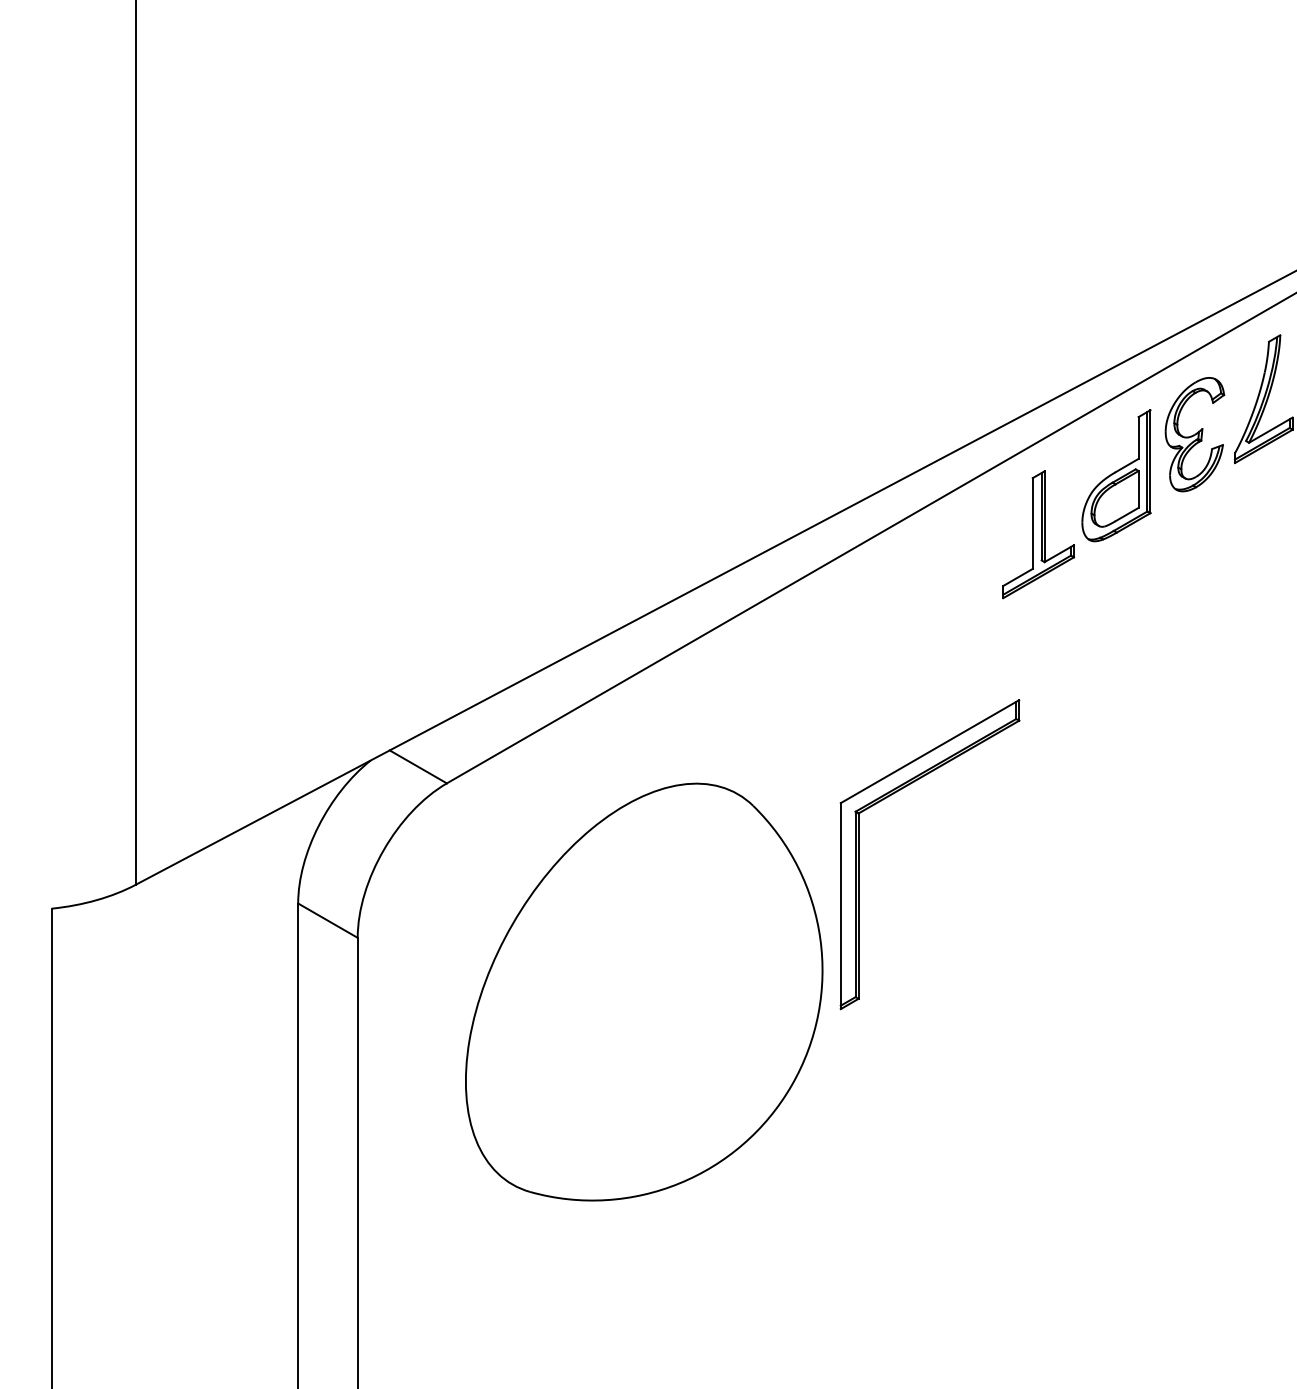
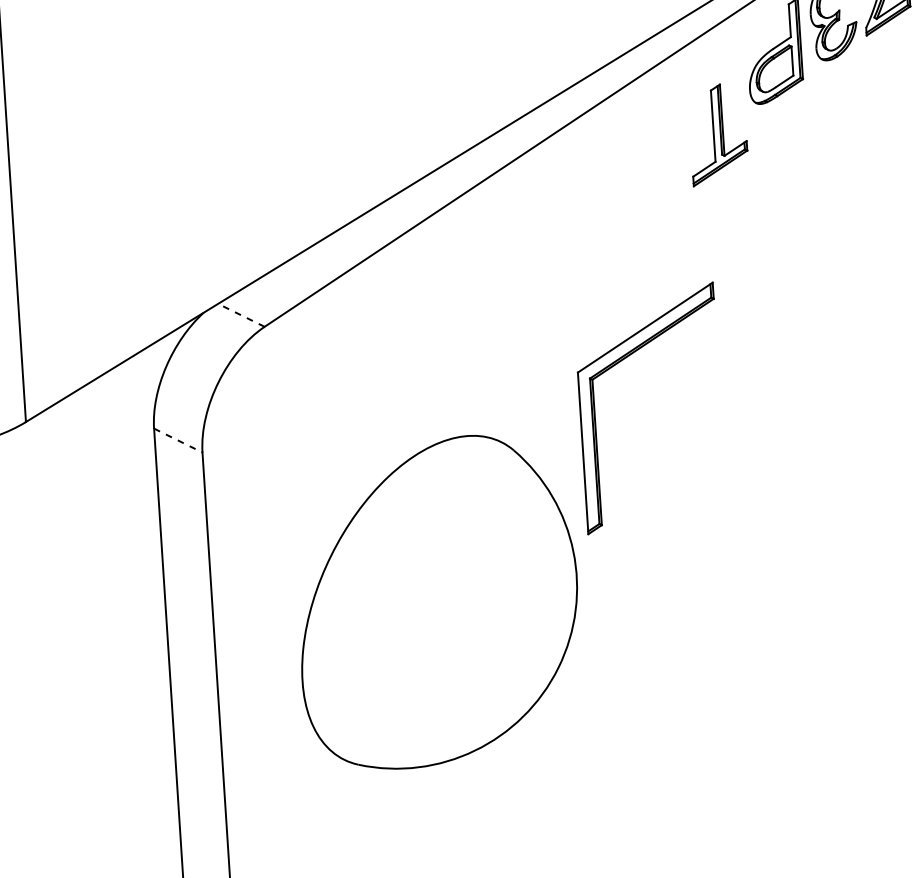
part: (1038, 534) -> (718, 134), moved
line: (417, 766) -> (240, 315), solid -> dashed
part: (897, 792) -> (621, 361), moved
line: (328, 920) -> (178, 440), solid -> dashed
part: (644, 991) -> (438, 601), moved

